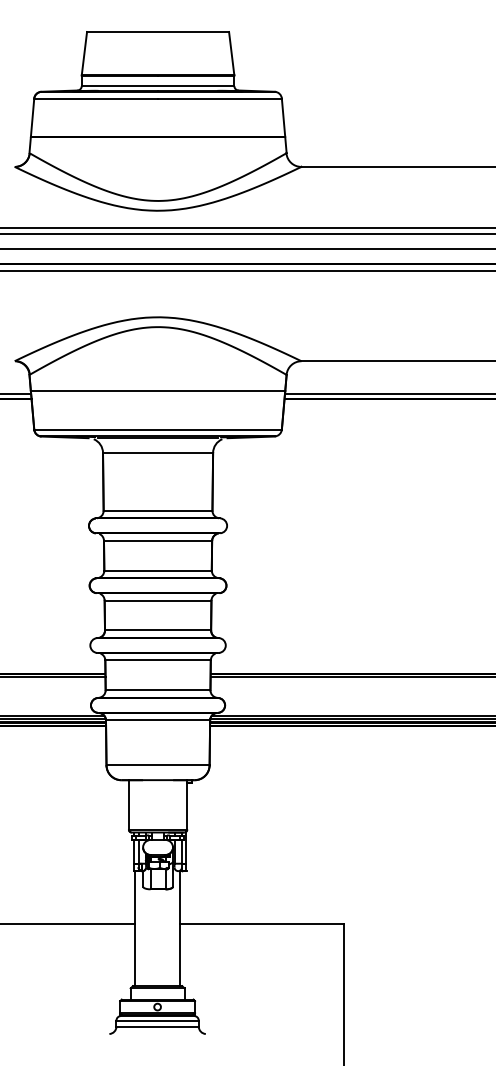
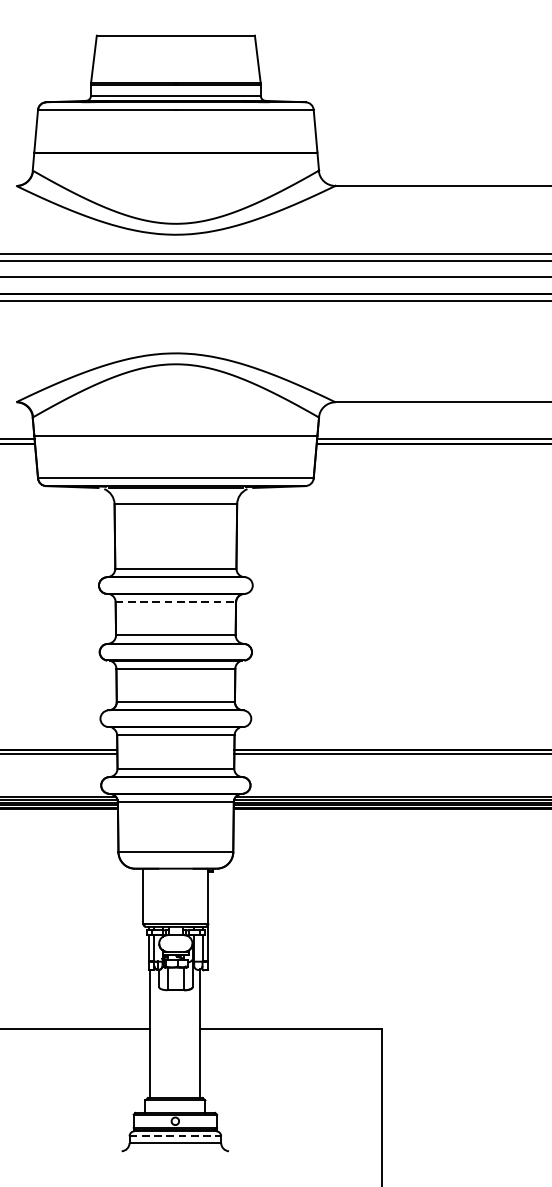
line: (158, 540) -> (176, 601), solid -> dashed
line: (158, 1020) -> (176, 1136), solid -> dashed

